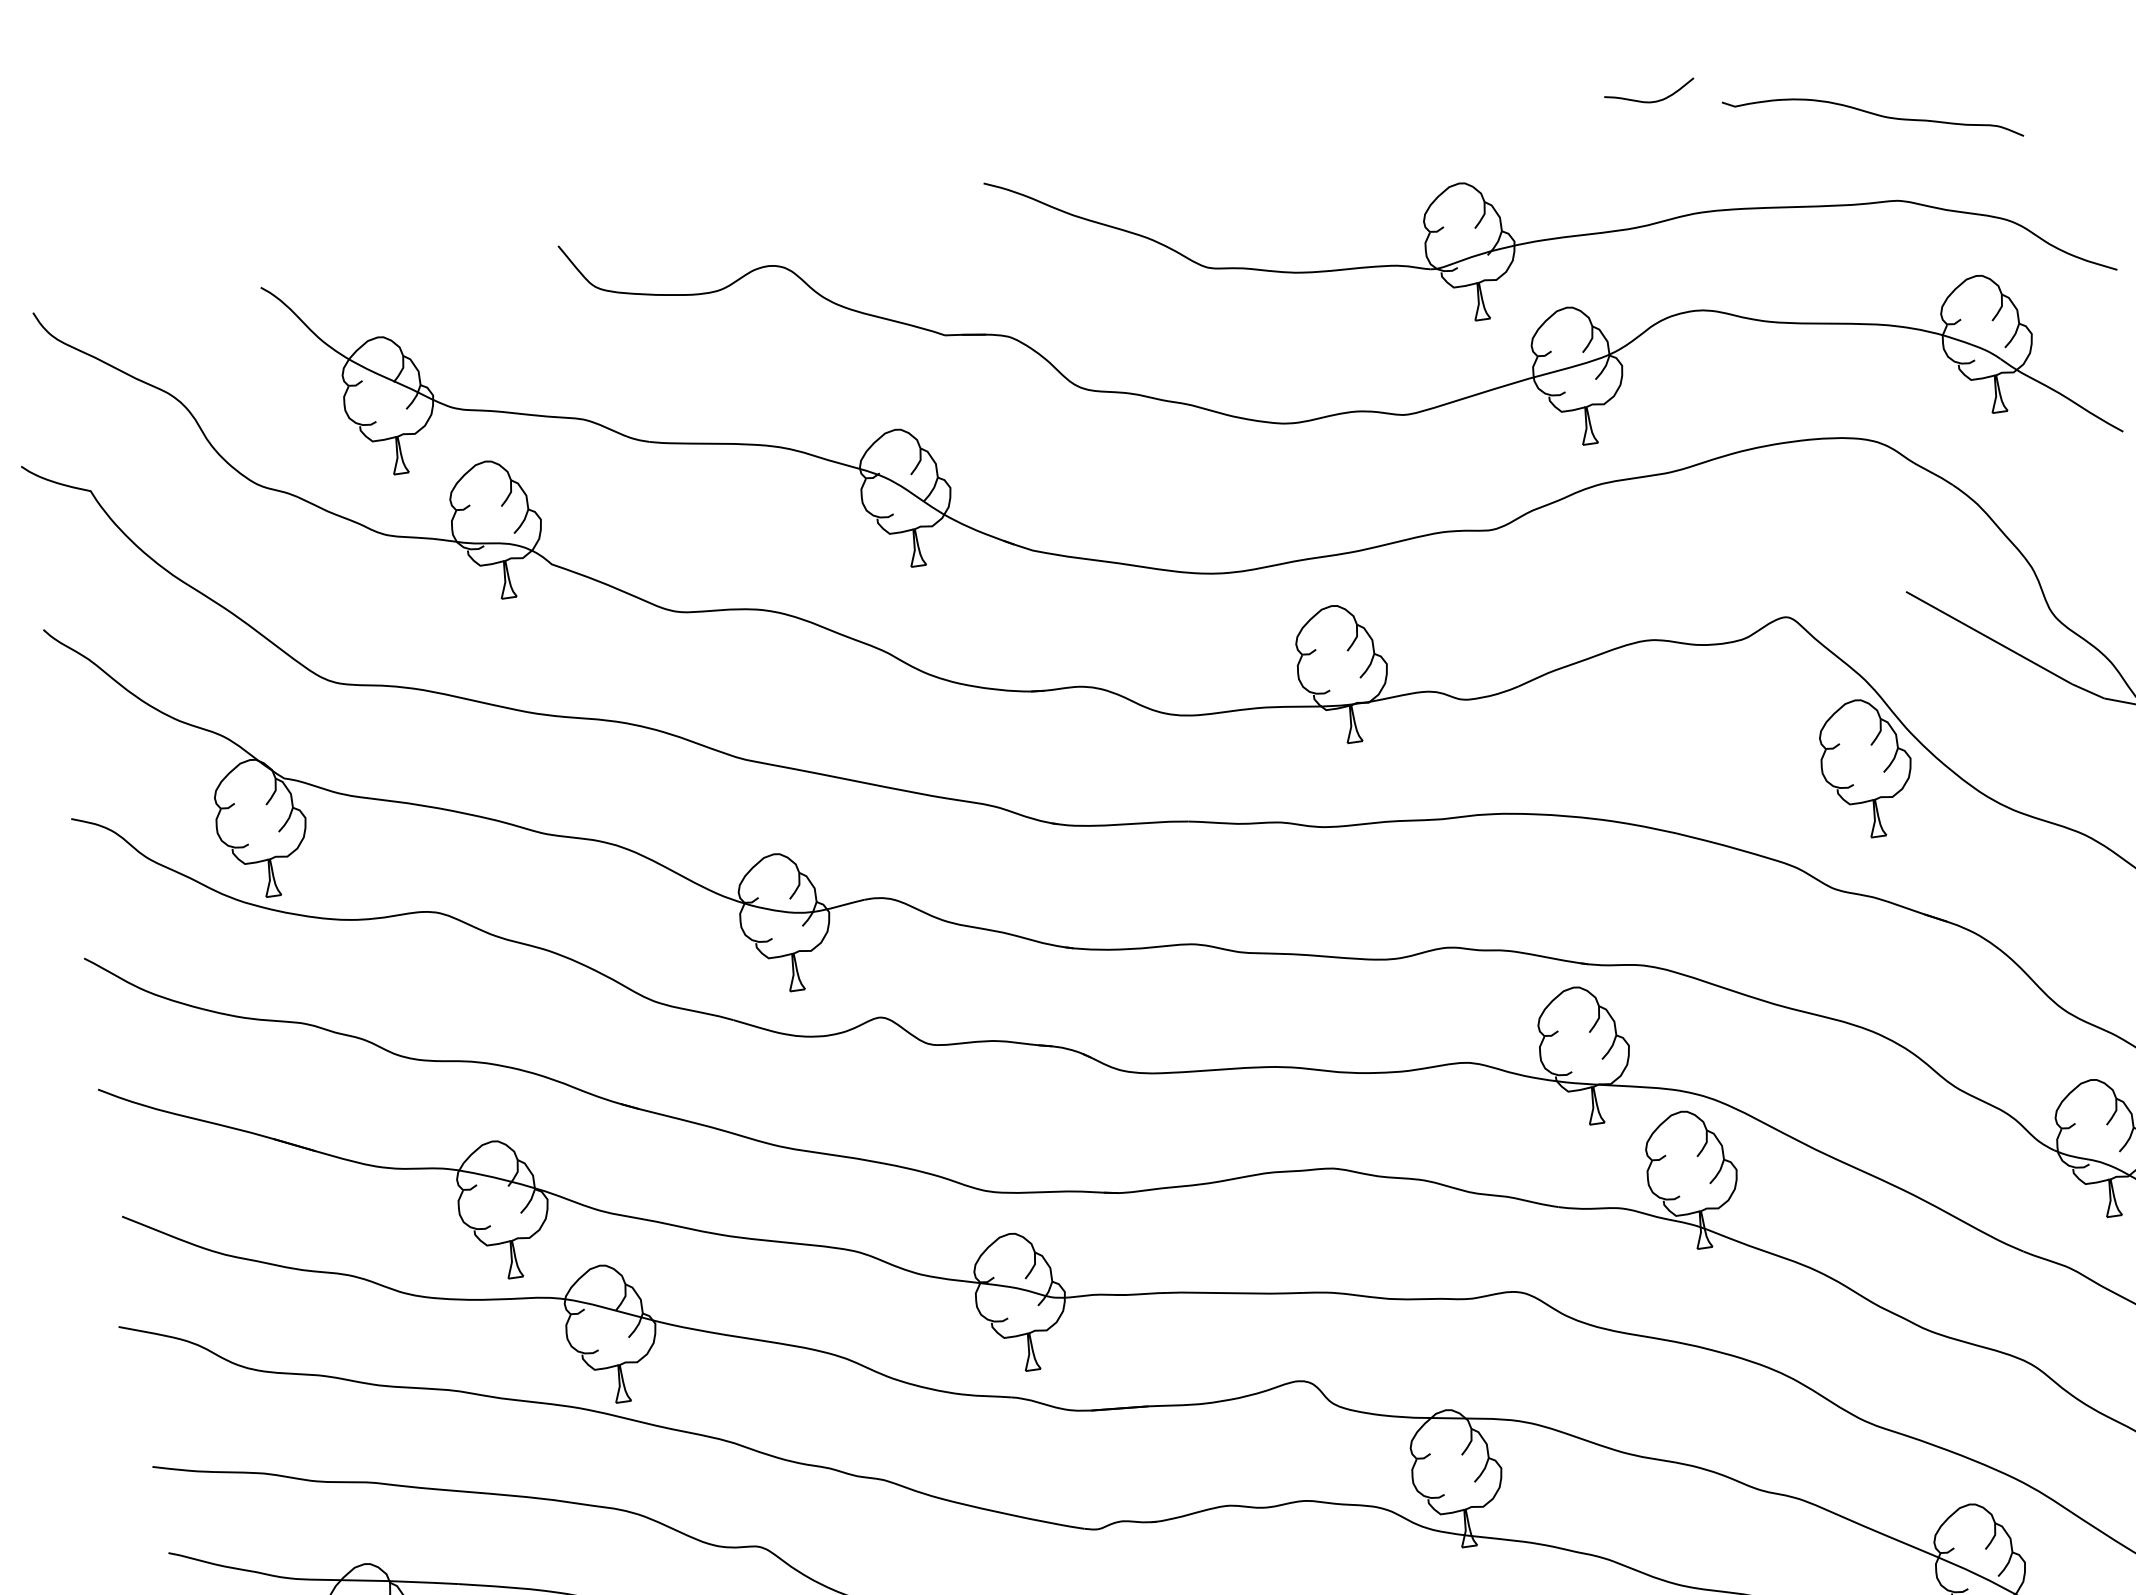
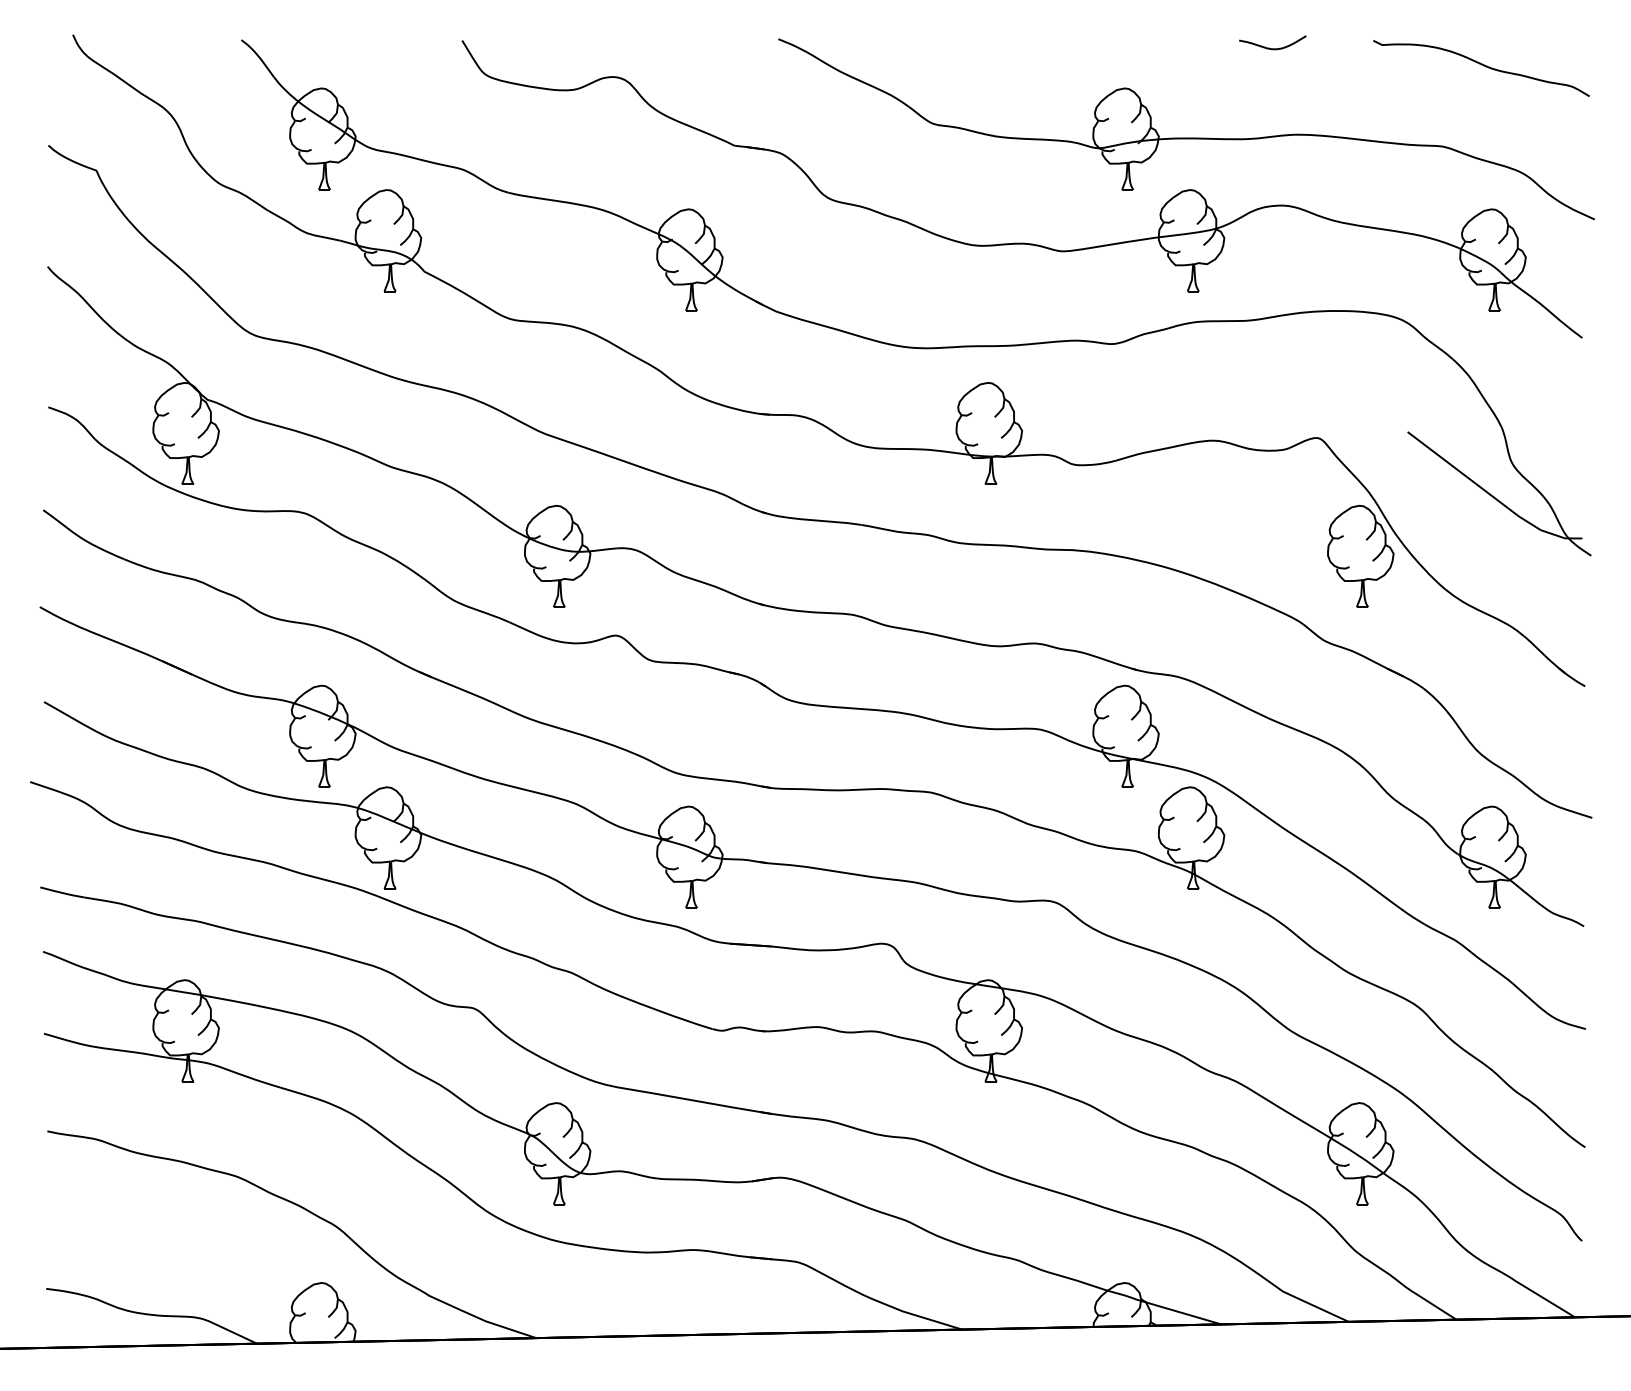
curve: (1875, 116) -> (1483, 66), moved

